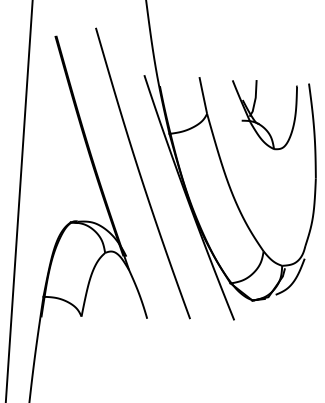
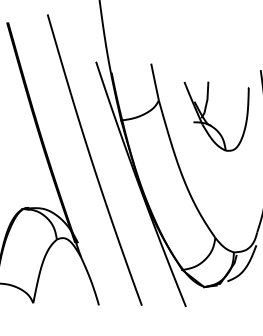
part: (258, 122) -> (210, 124), moved

